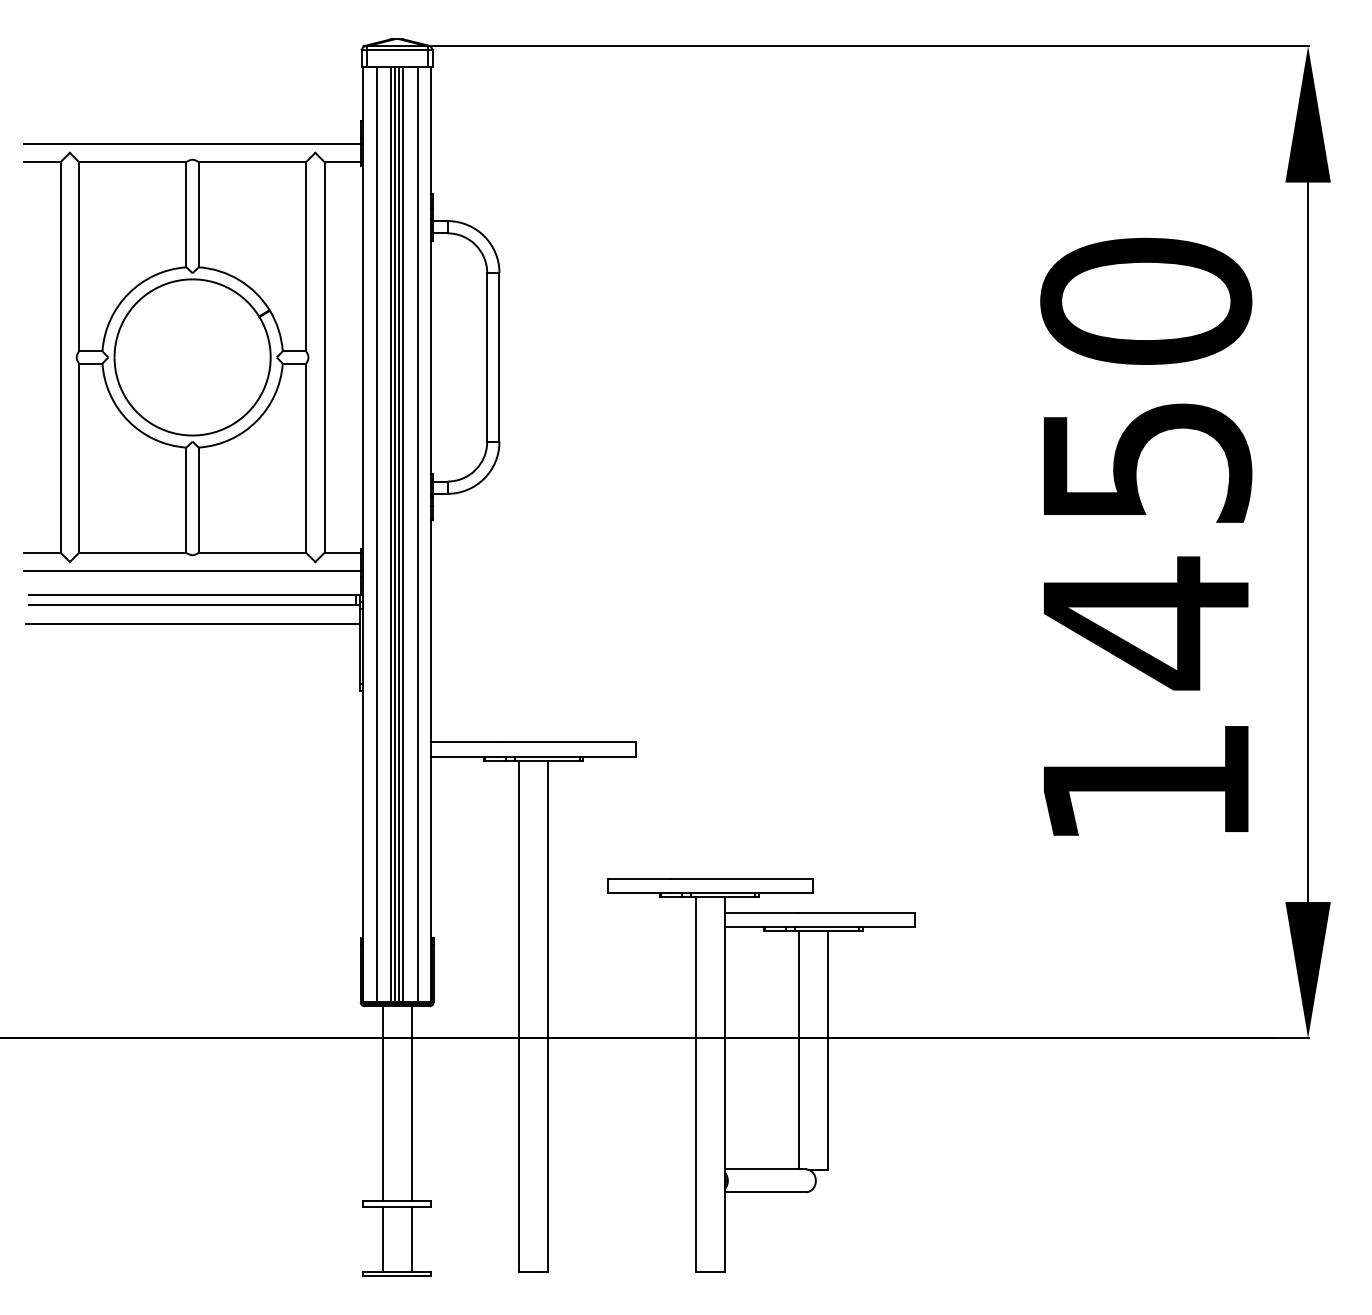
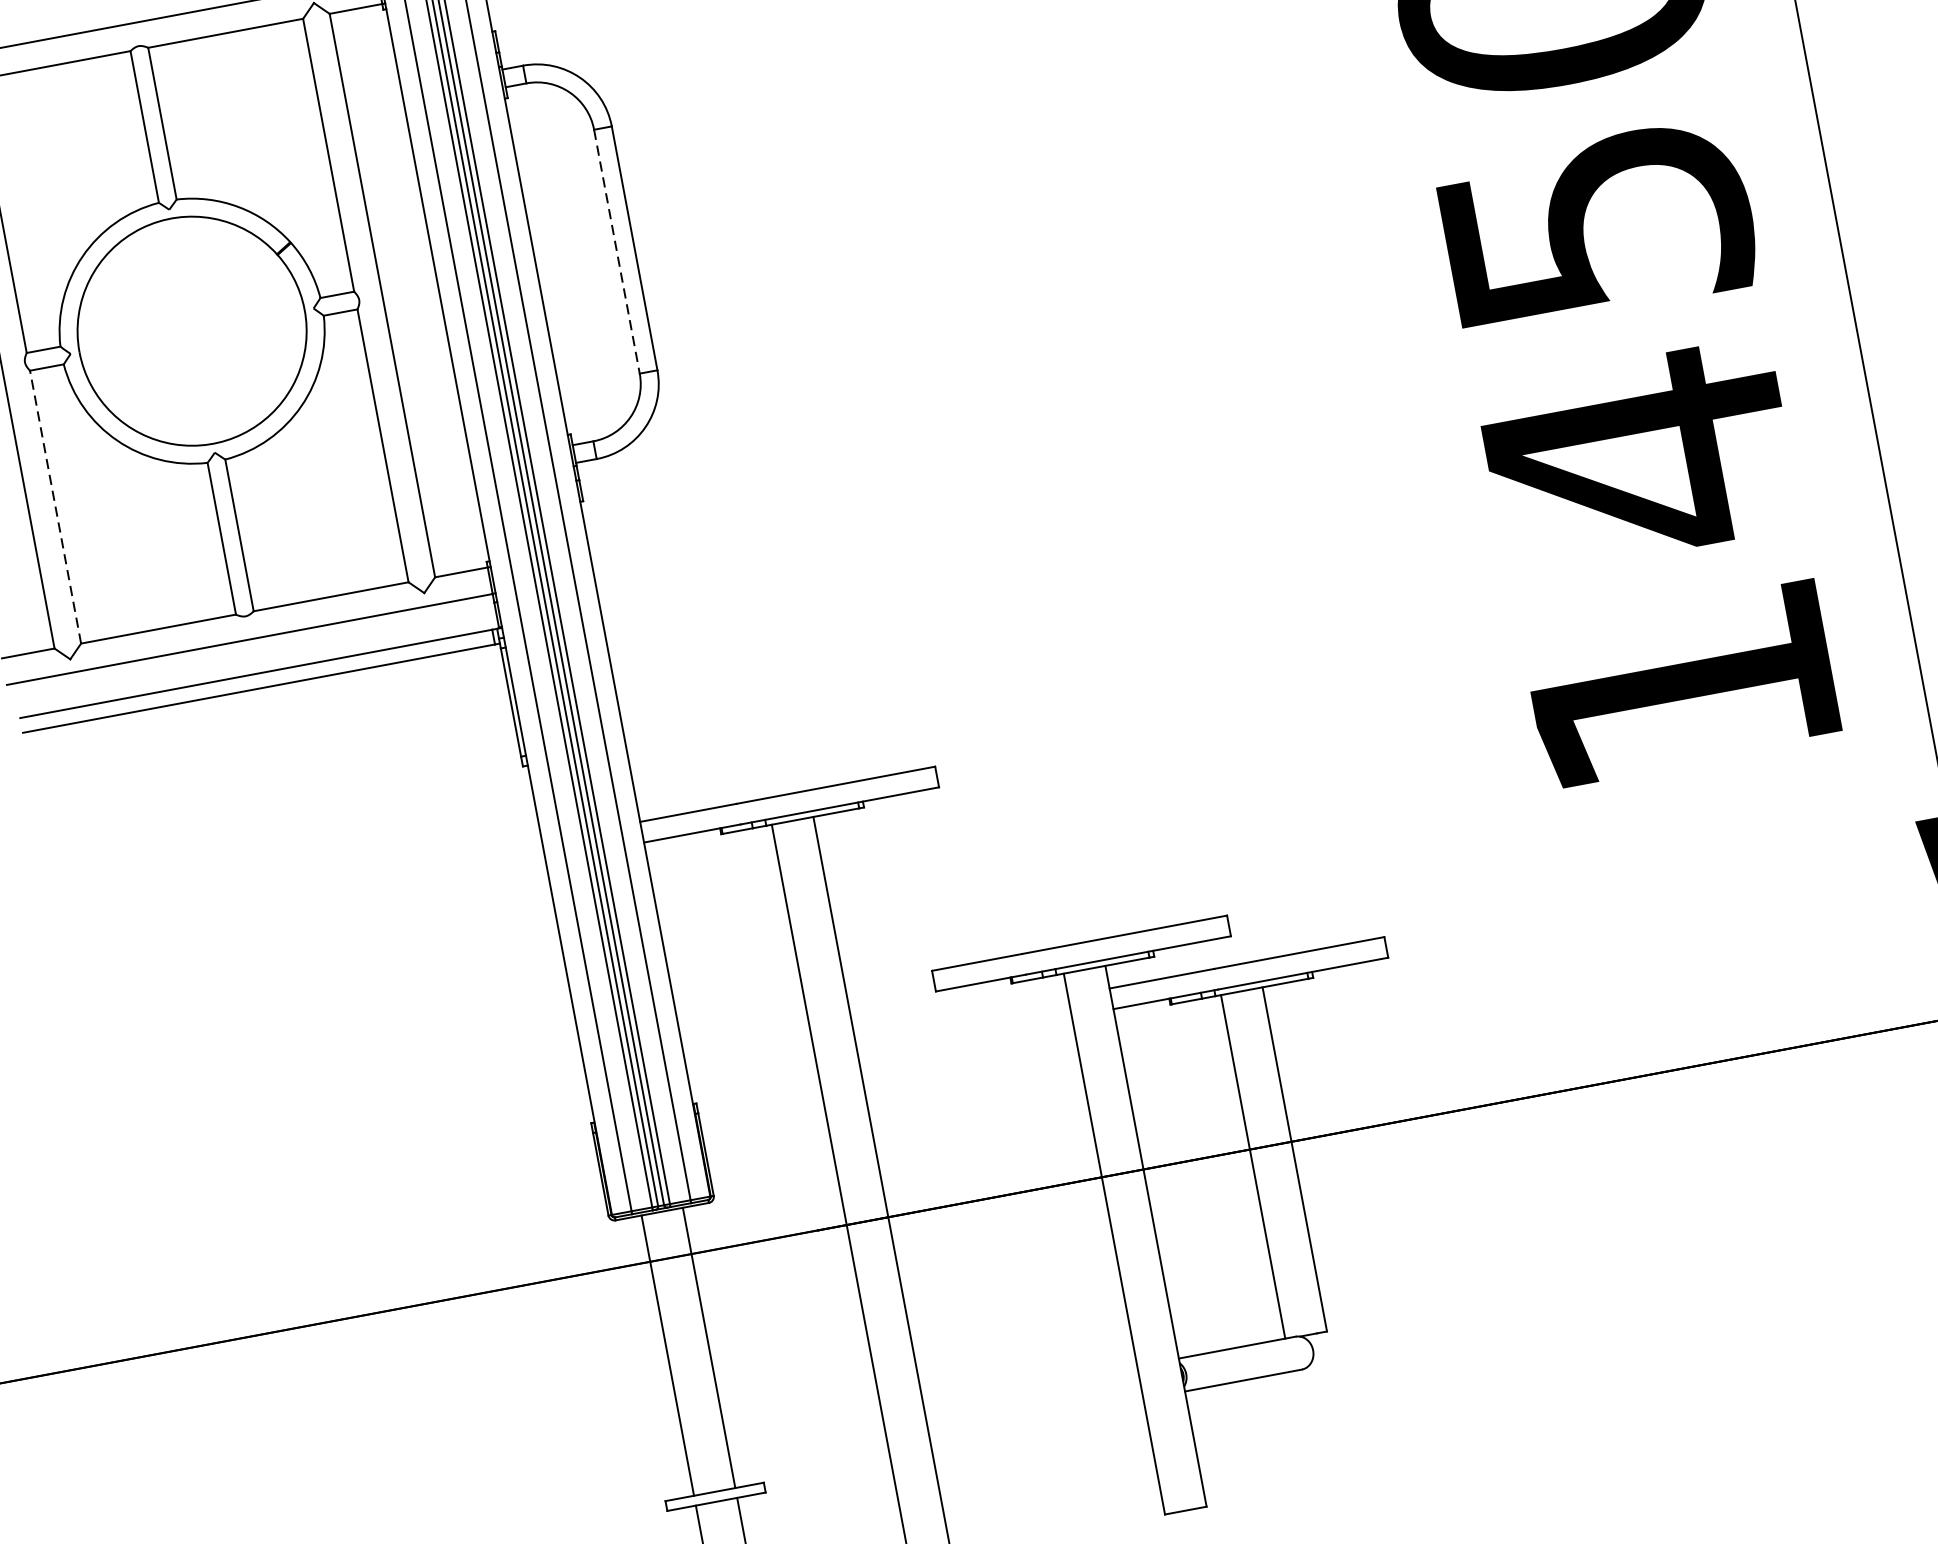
line: (487, 357) -> (617, 251), solid -> dashed
line: (79, 458) -> (56, 507), solid -> dashed
line: (192, 623) -> (263, 714), removed

